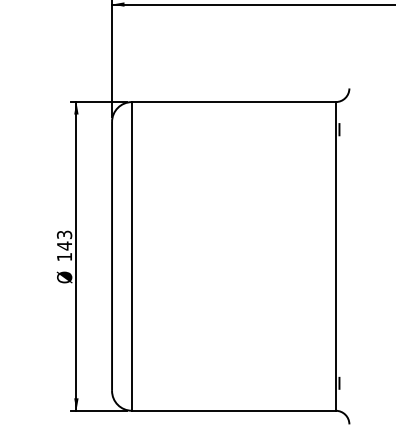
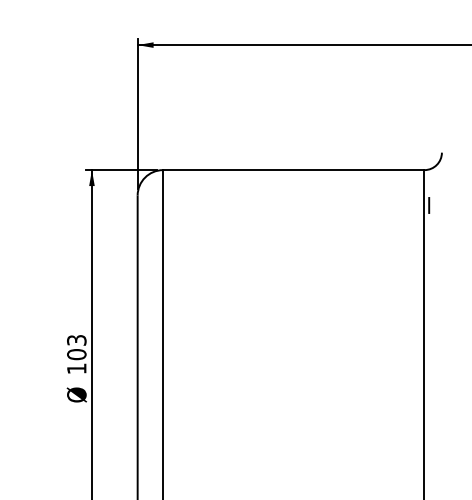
text: (64, 245) -> (76, 353), 143 -> 103

